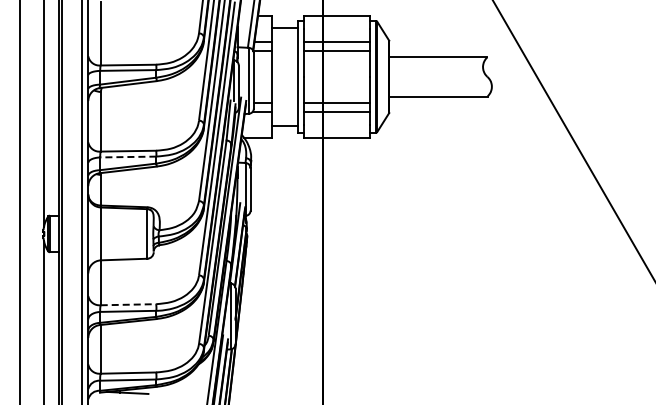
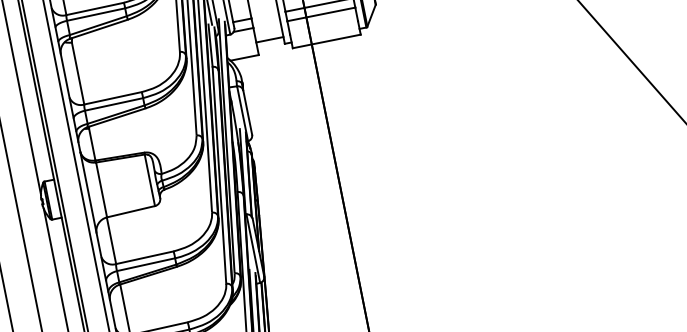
line: (128, 157) -> (114, 104), dashed -> solid
line: (128, 304) -> (144, 257), dashed -> solid

